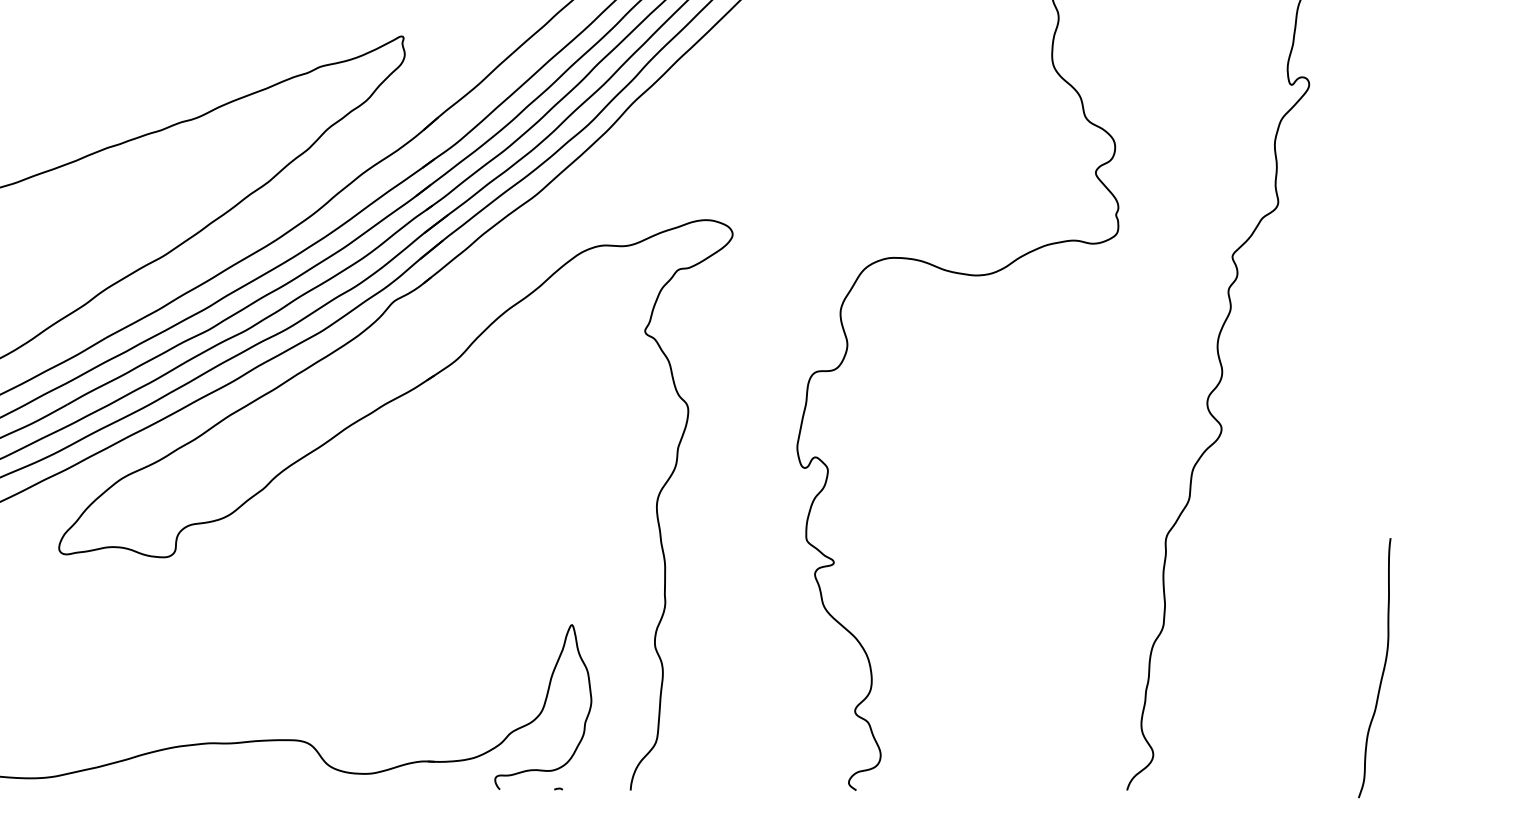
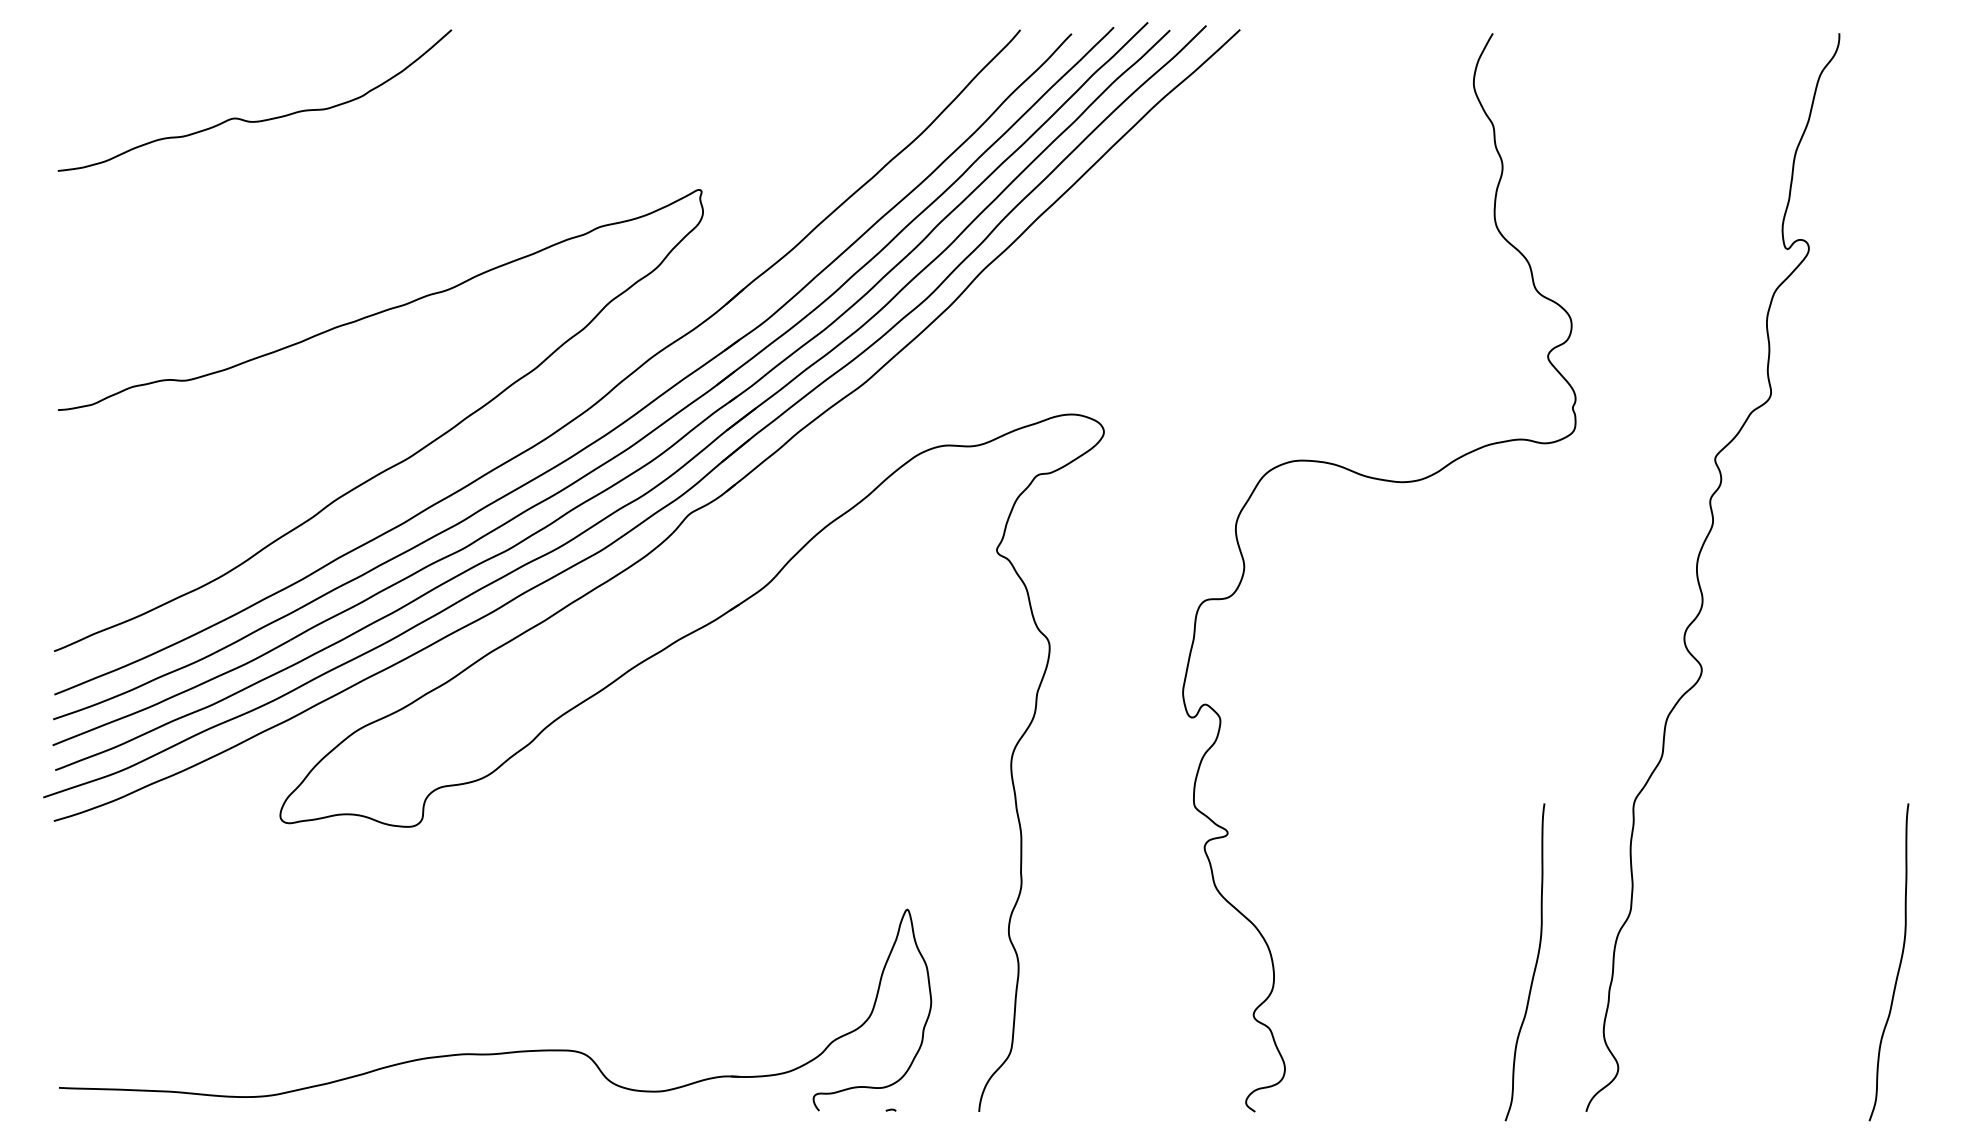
curve: (1084, 671) -> (1534, 966), added

